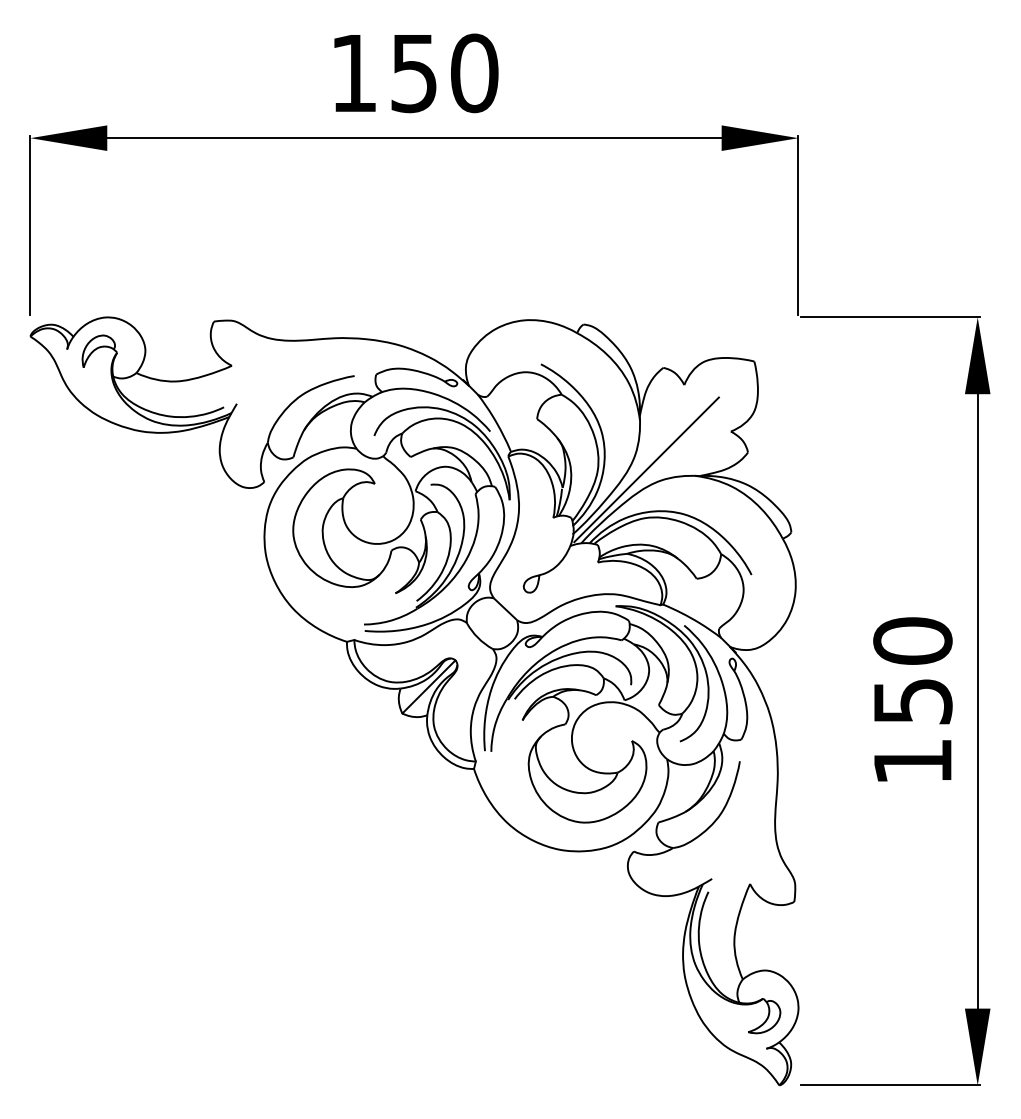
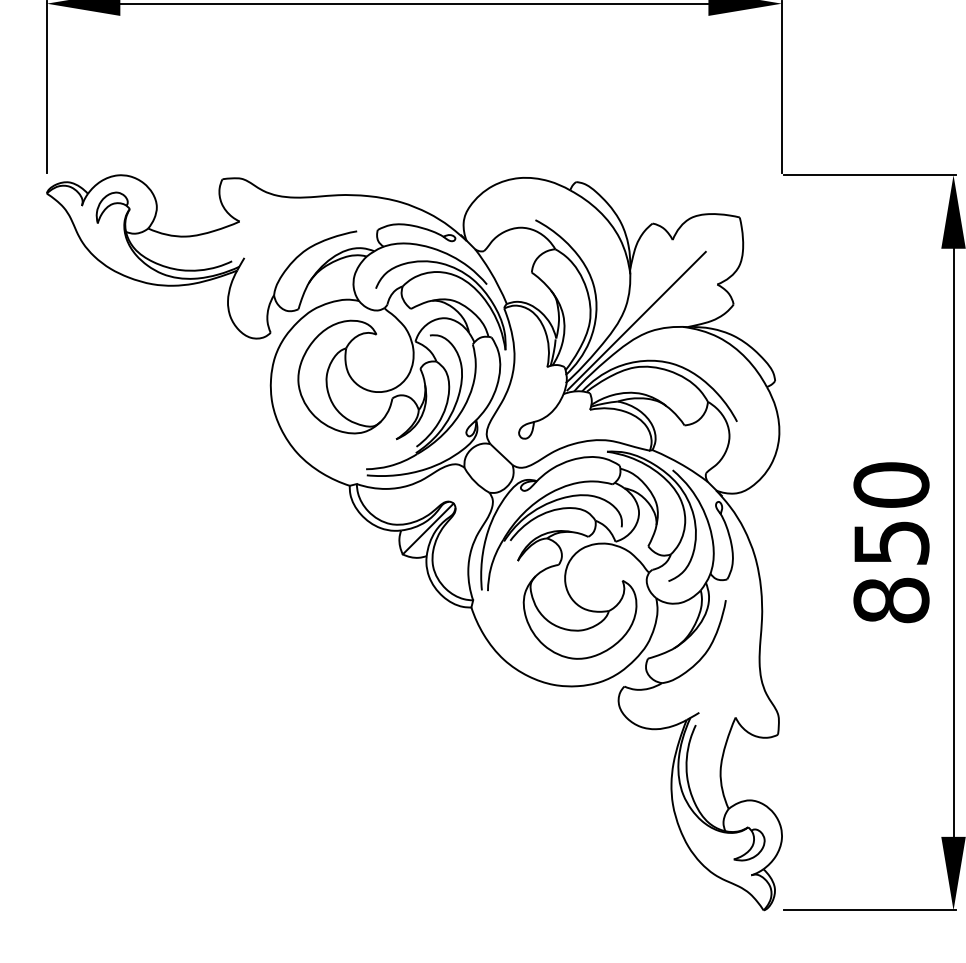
text: (912, 761) -> (891, 600), 150 -> 850

